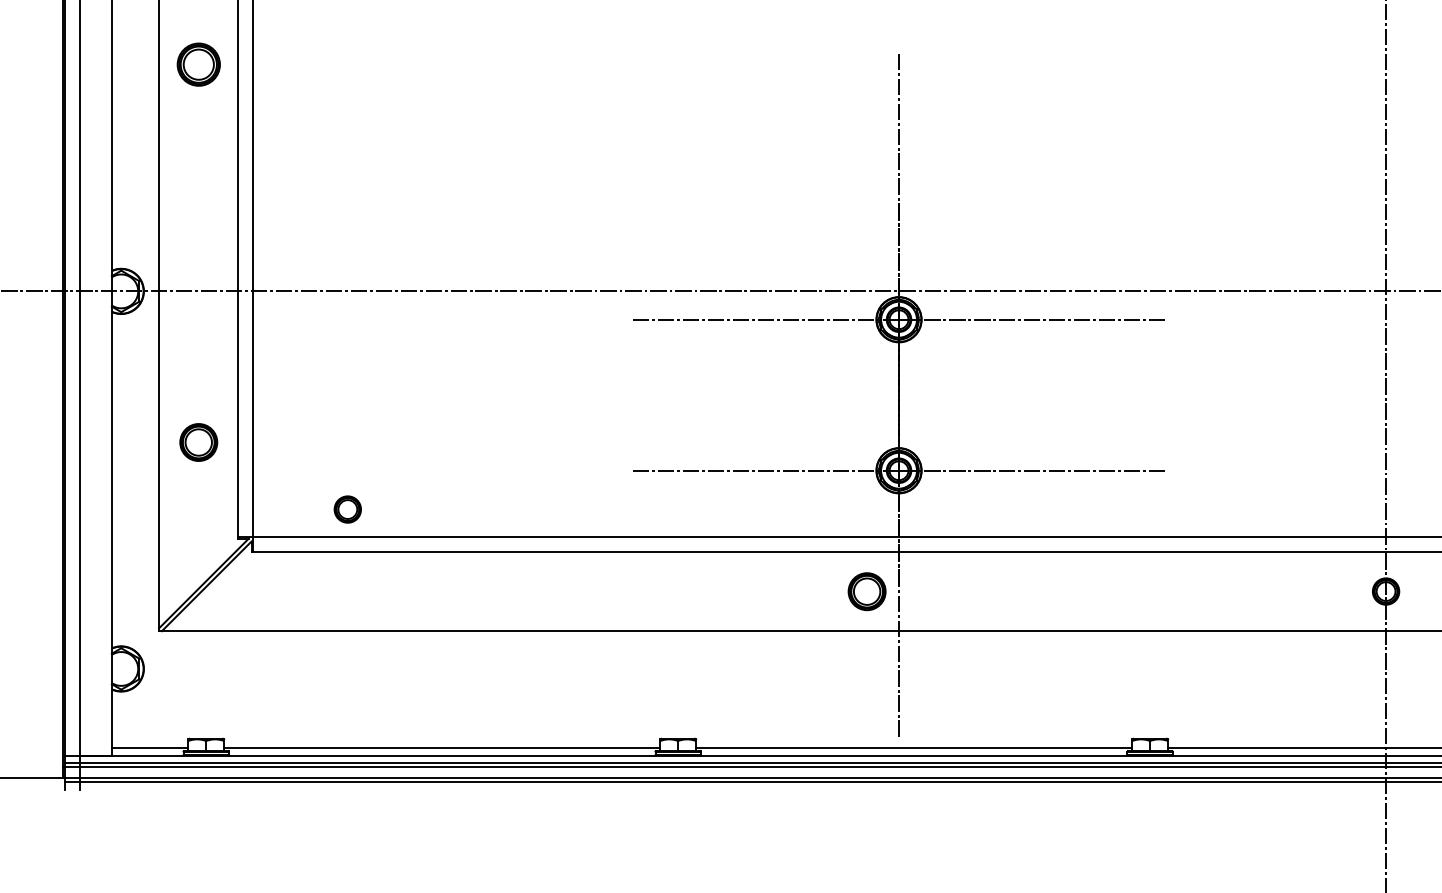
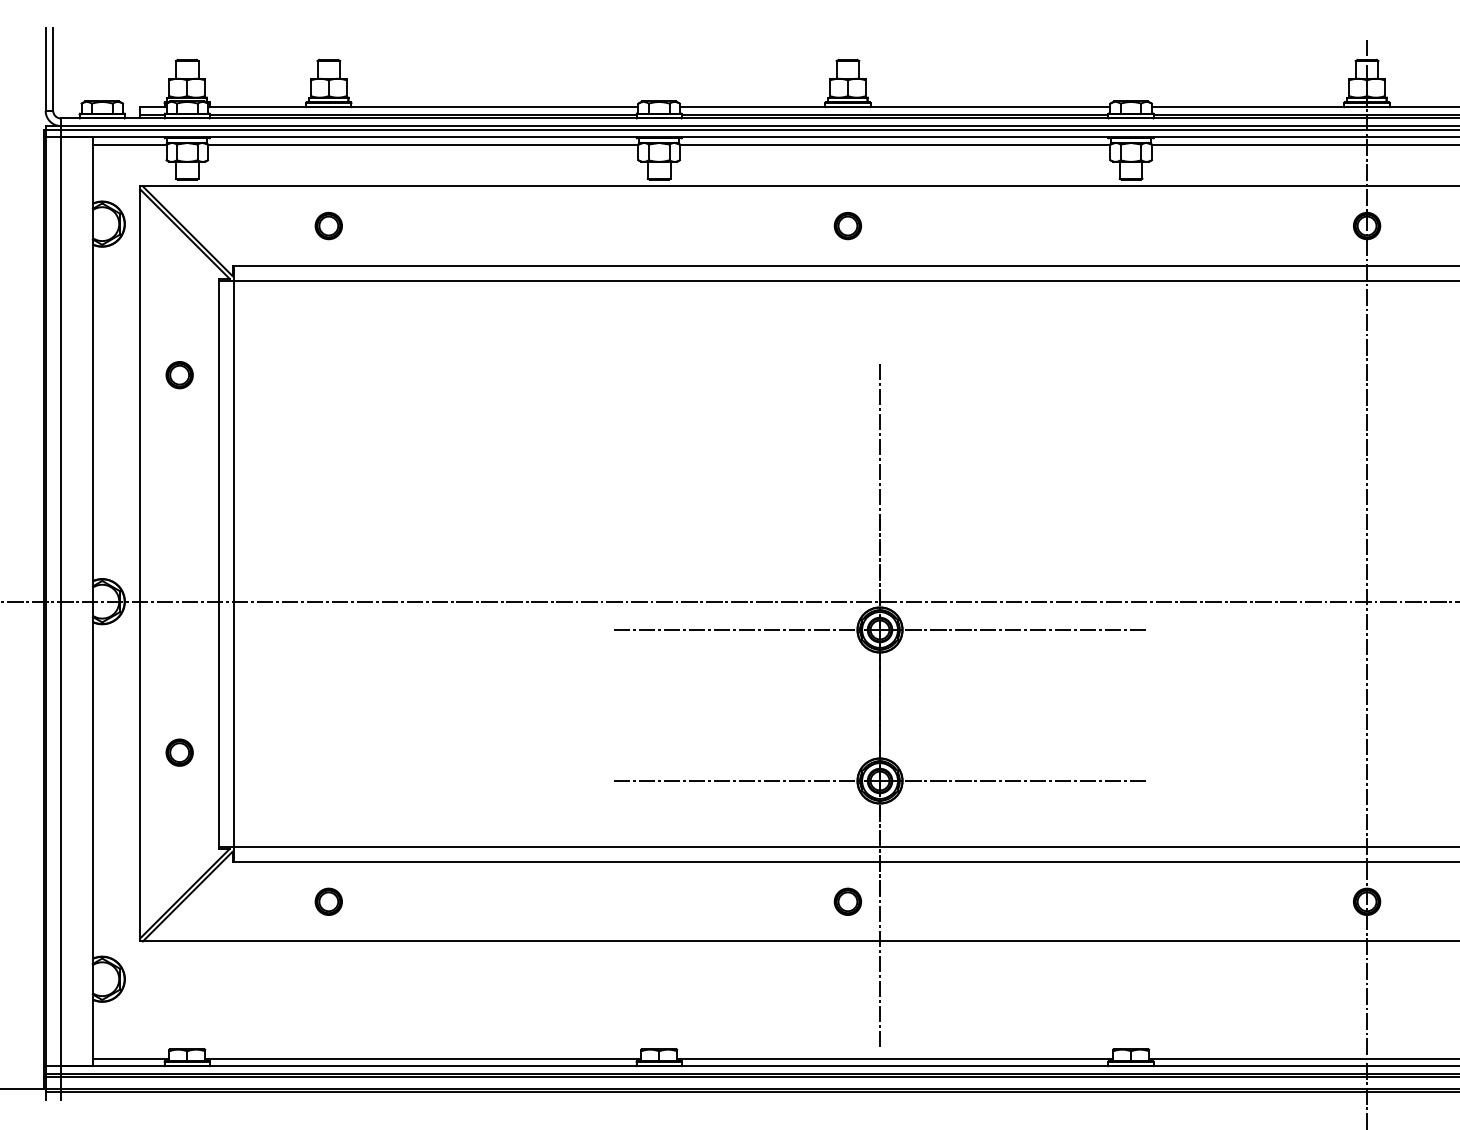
part: (198, 65) -> (179, 375), size x0.62
part: (198, 442) -> (179, 752), size x0.71
part: (347, 509) -> (328, 901), moved
part: (866, 591) -> (847, 901), size x0.71

